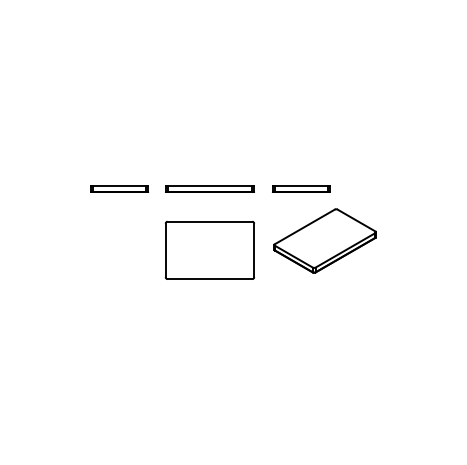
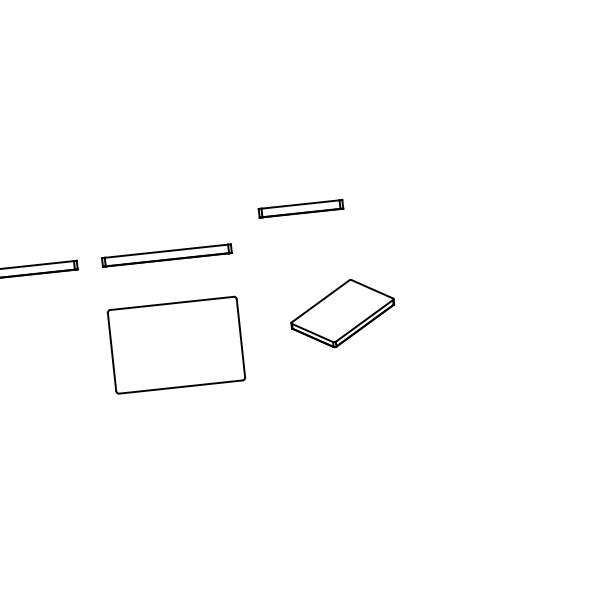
part: (301, 188) -> (301, 208), moved
part: (324, 240) -> (341, 312), size x0.7

